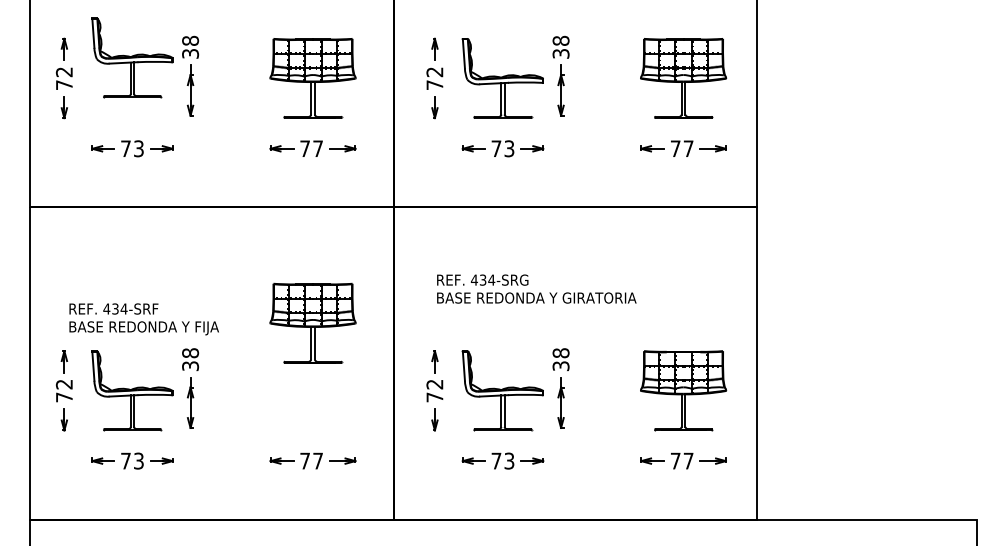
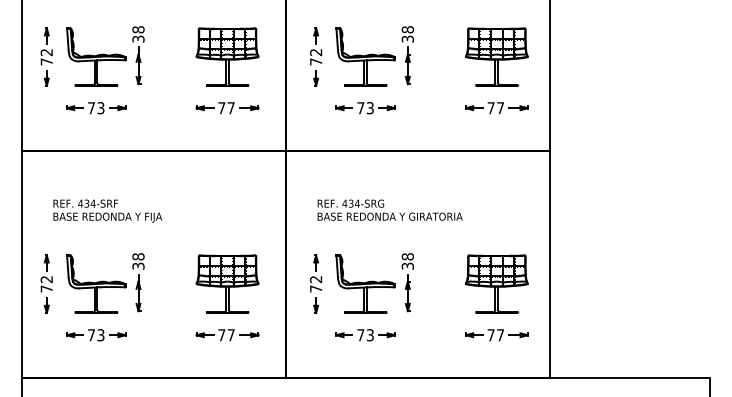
part: (132, 57) -> (96, 56), moved
text: (143, 318) -> (107, 210), moved
part: (312, 322) -> (227, 283), moved

